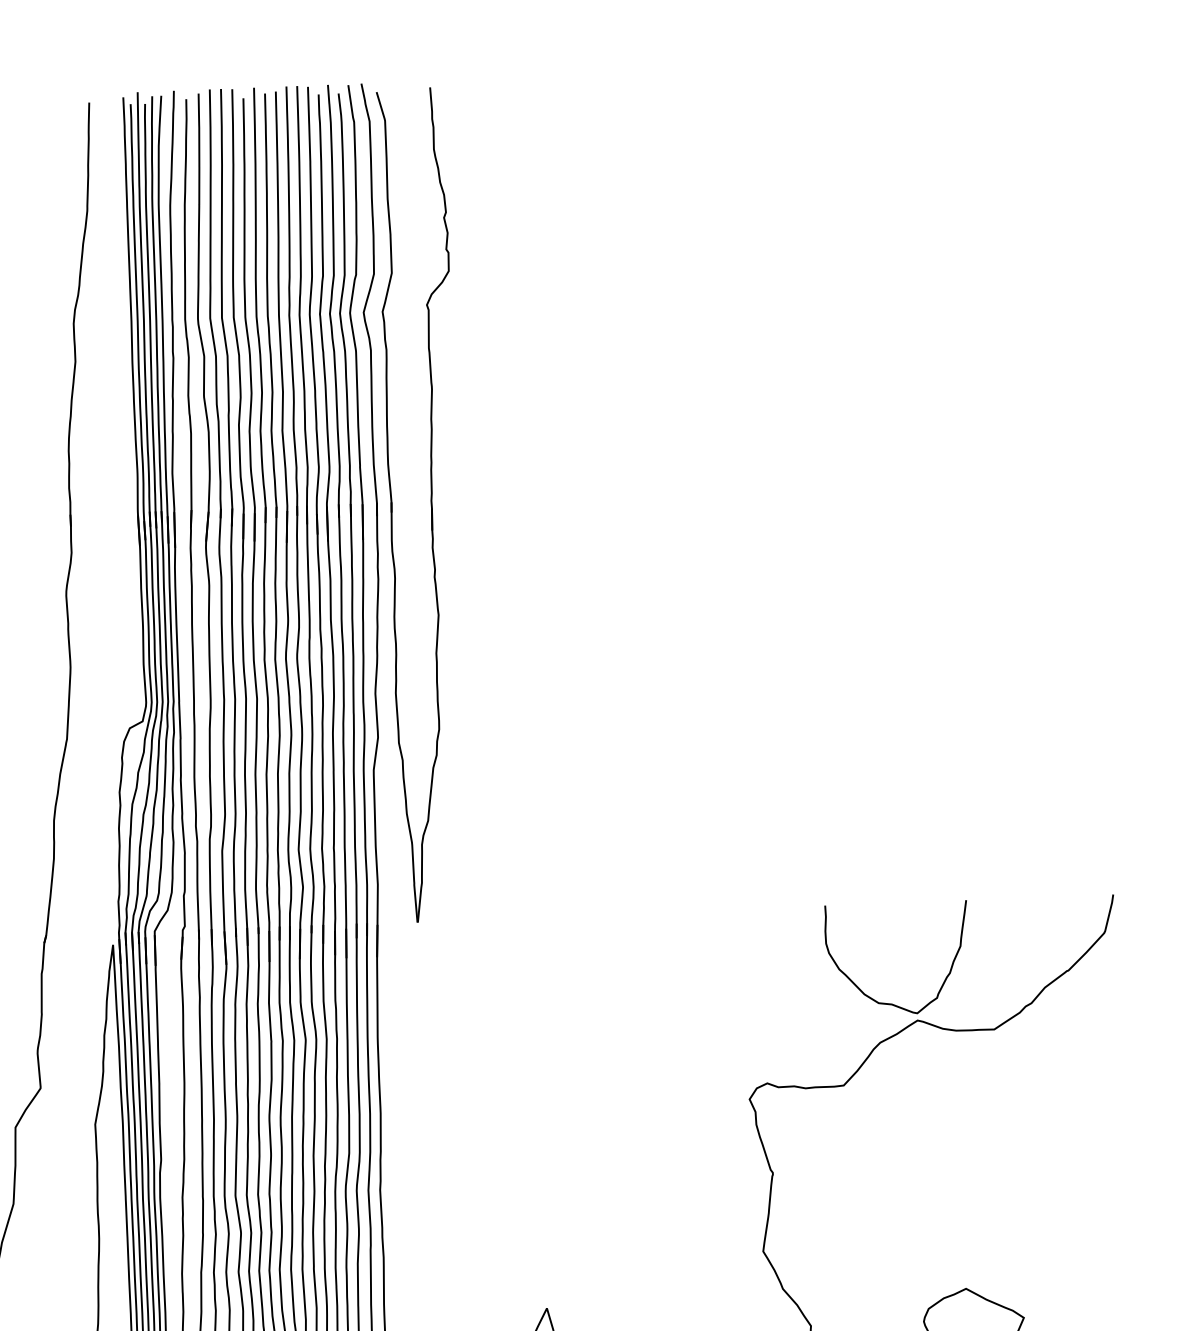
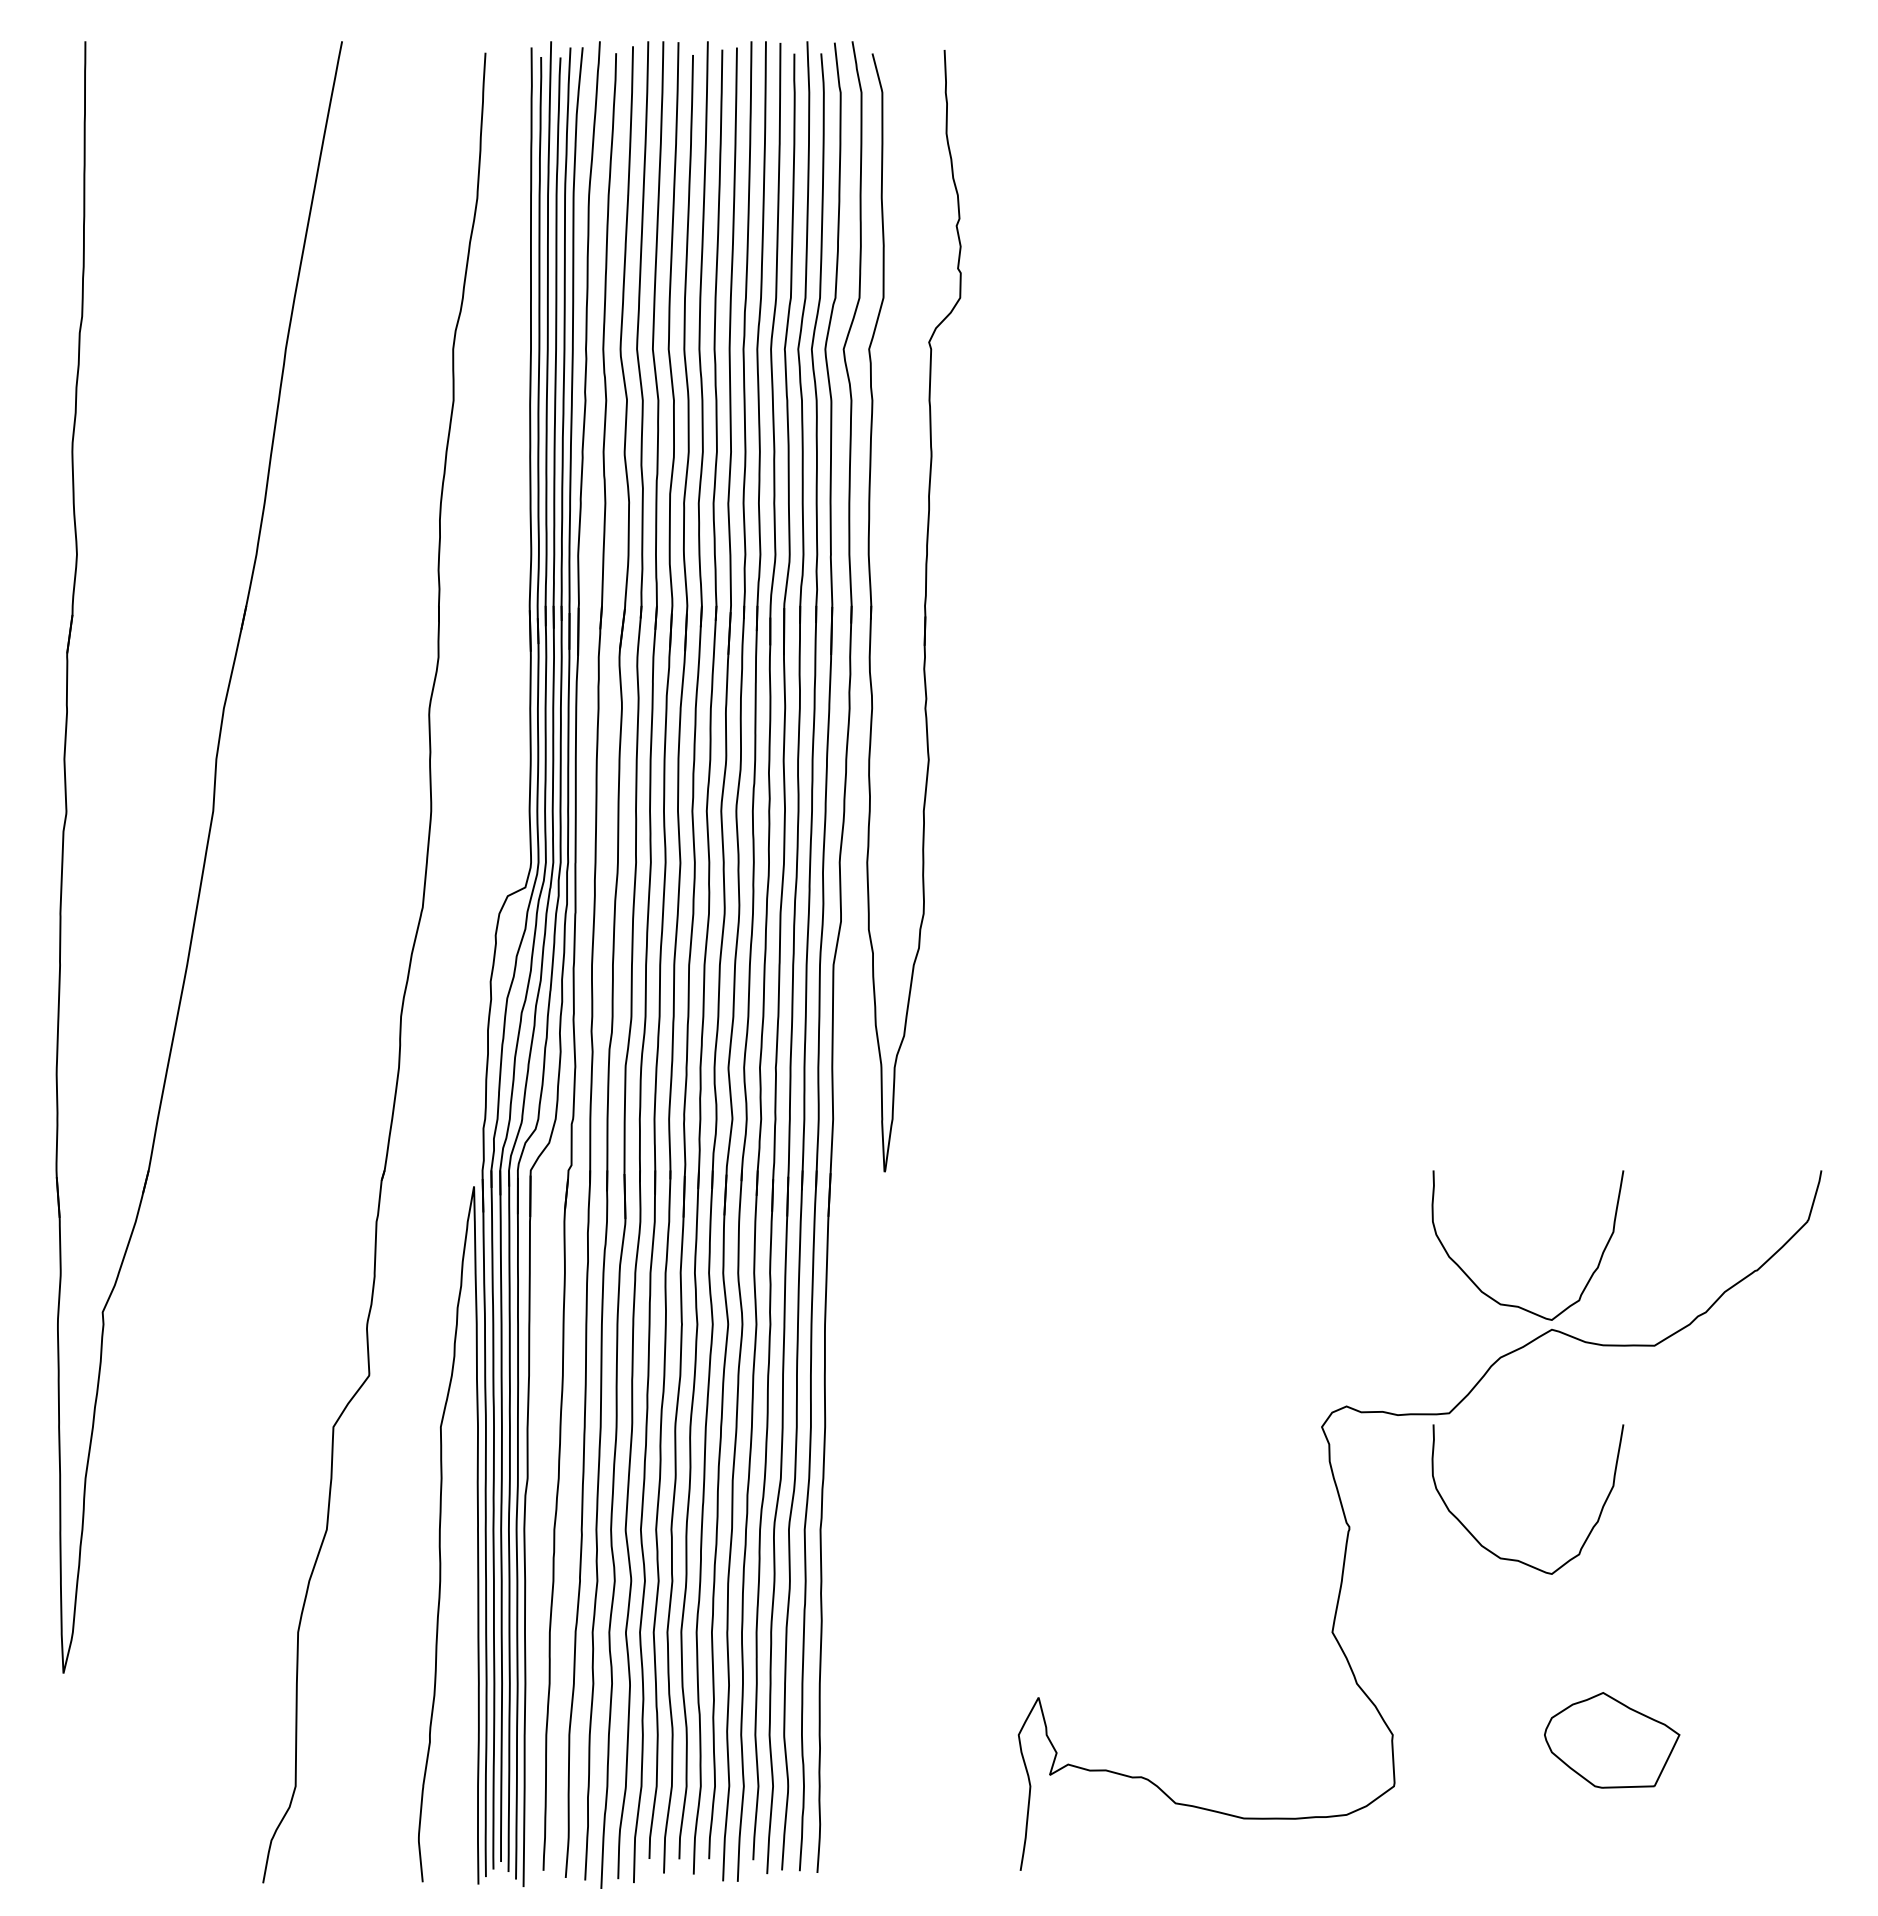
curve: (898, 1192) -> (1517, 1559), added

